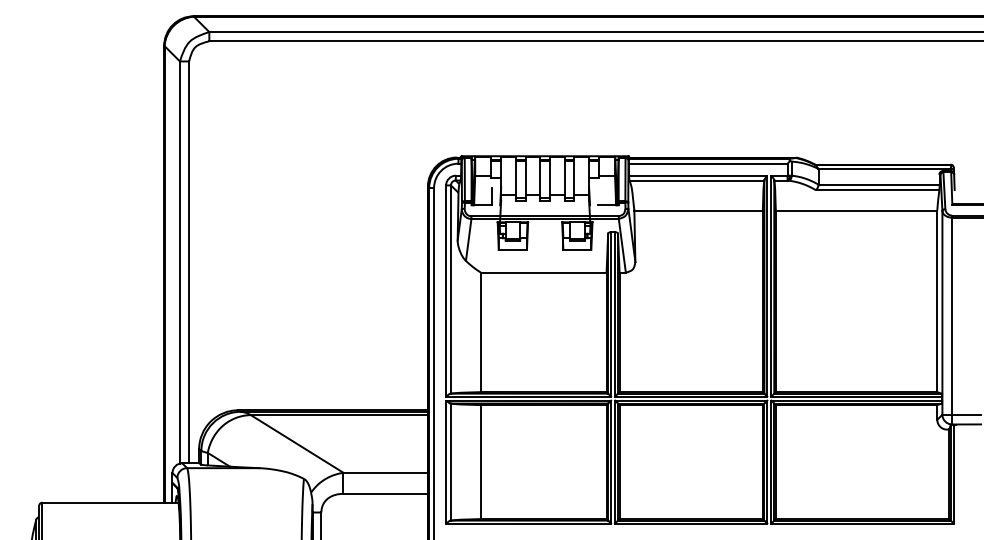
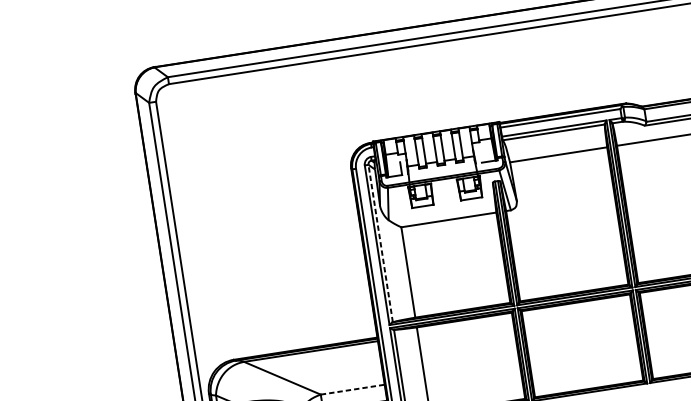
line: (450, 289) -> (380, 243), solid -> dashed
line: (386, 472) -> (353, 389), solid -> dashed

